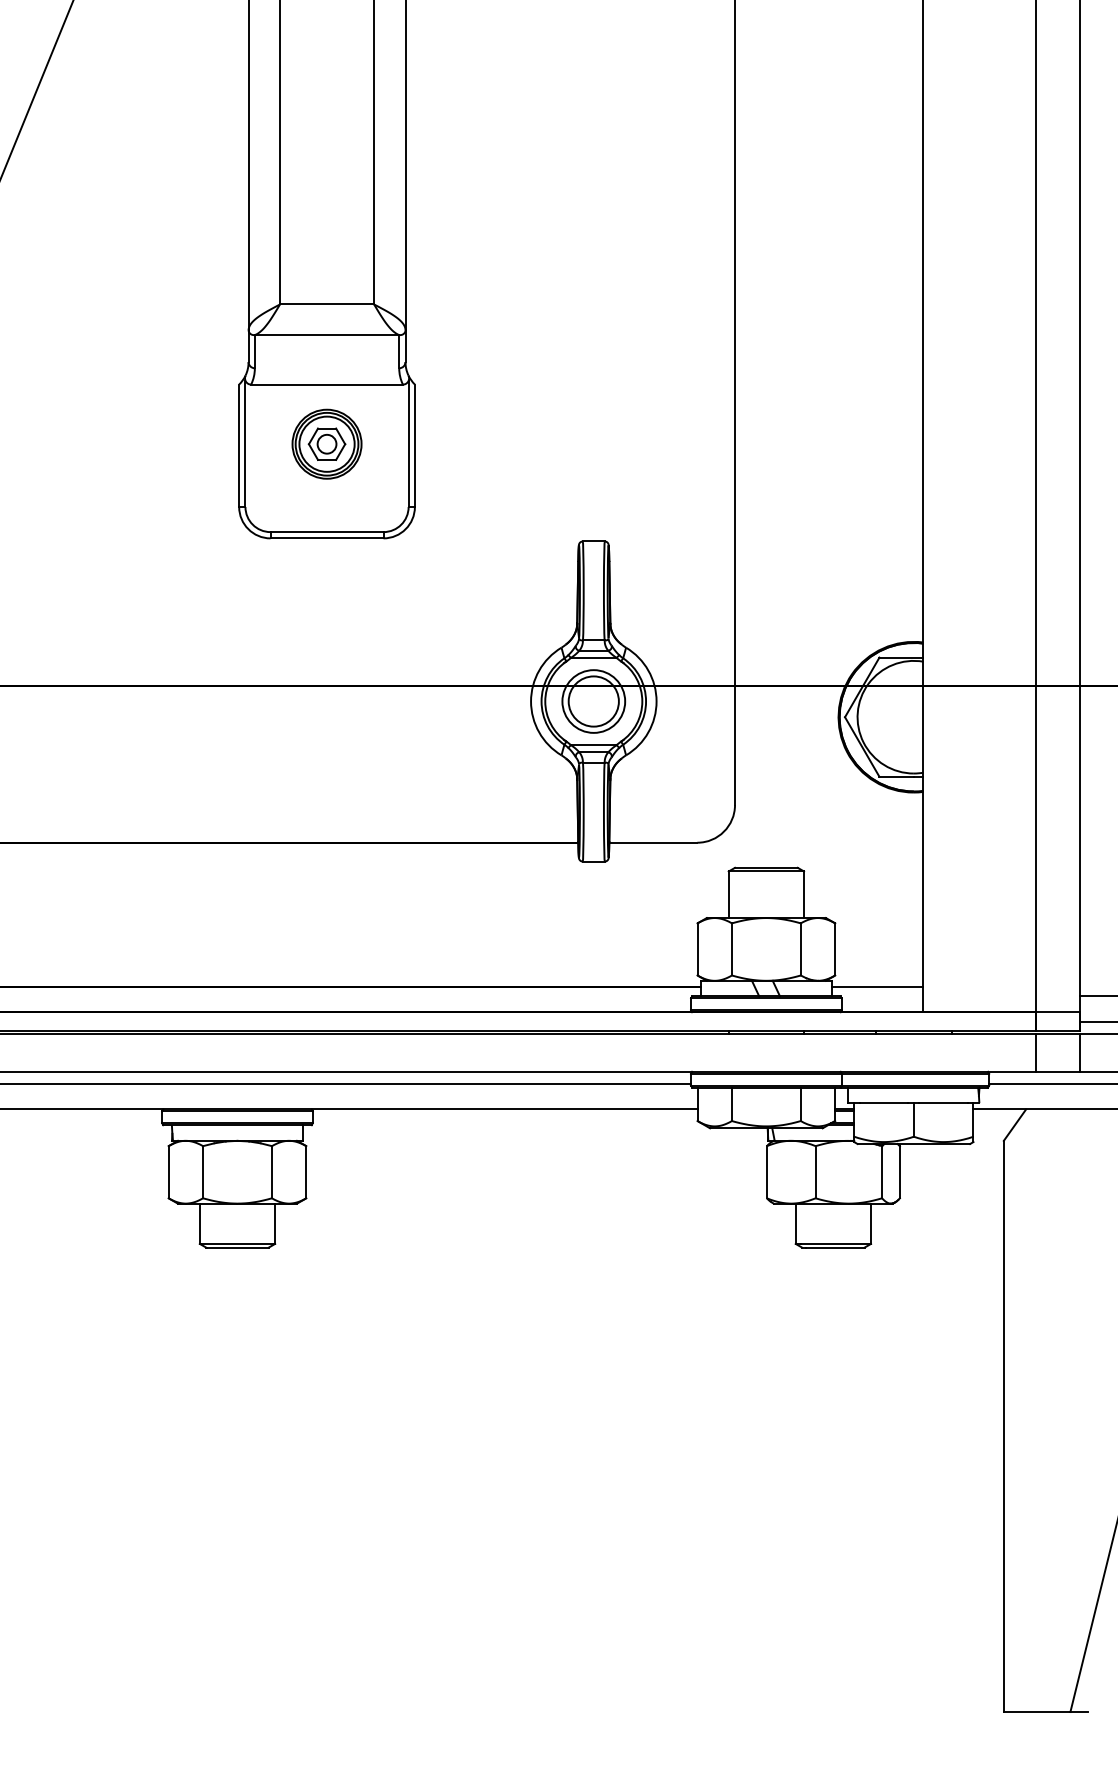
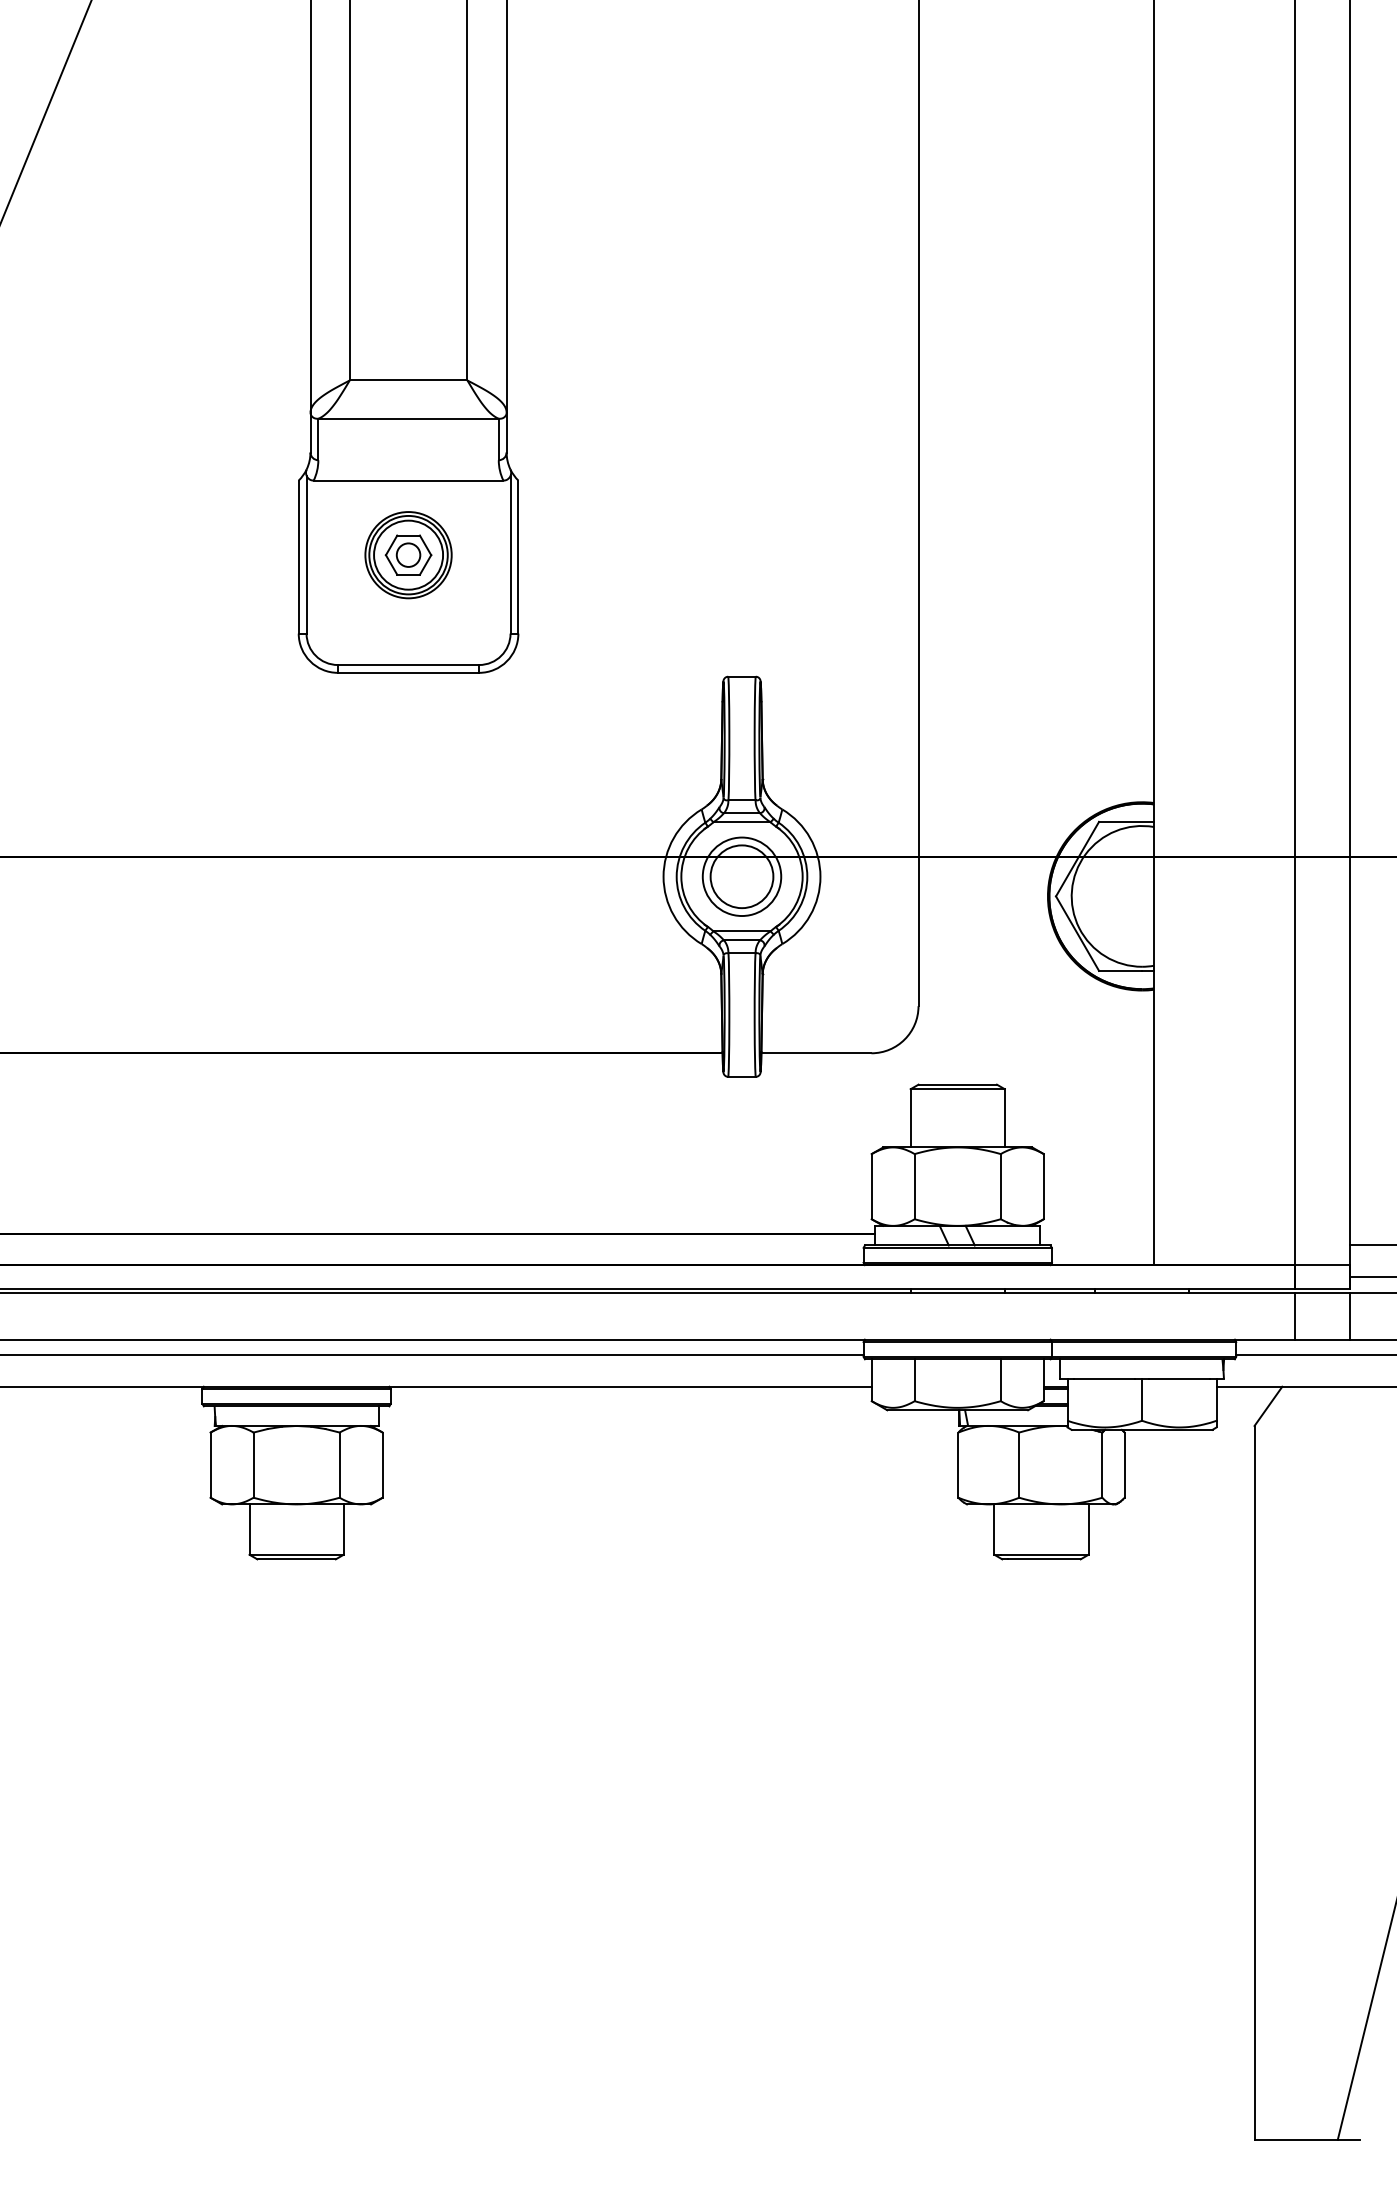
line: (877, 986) -> (1096, 1233), removed

